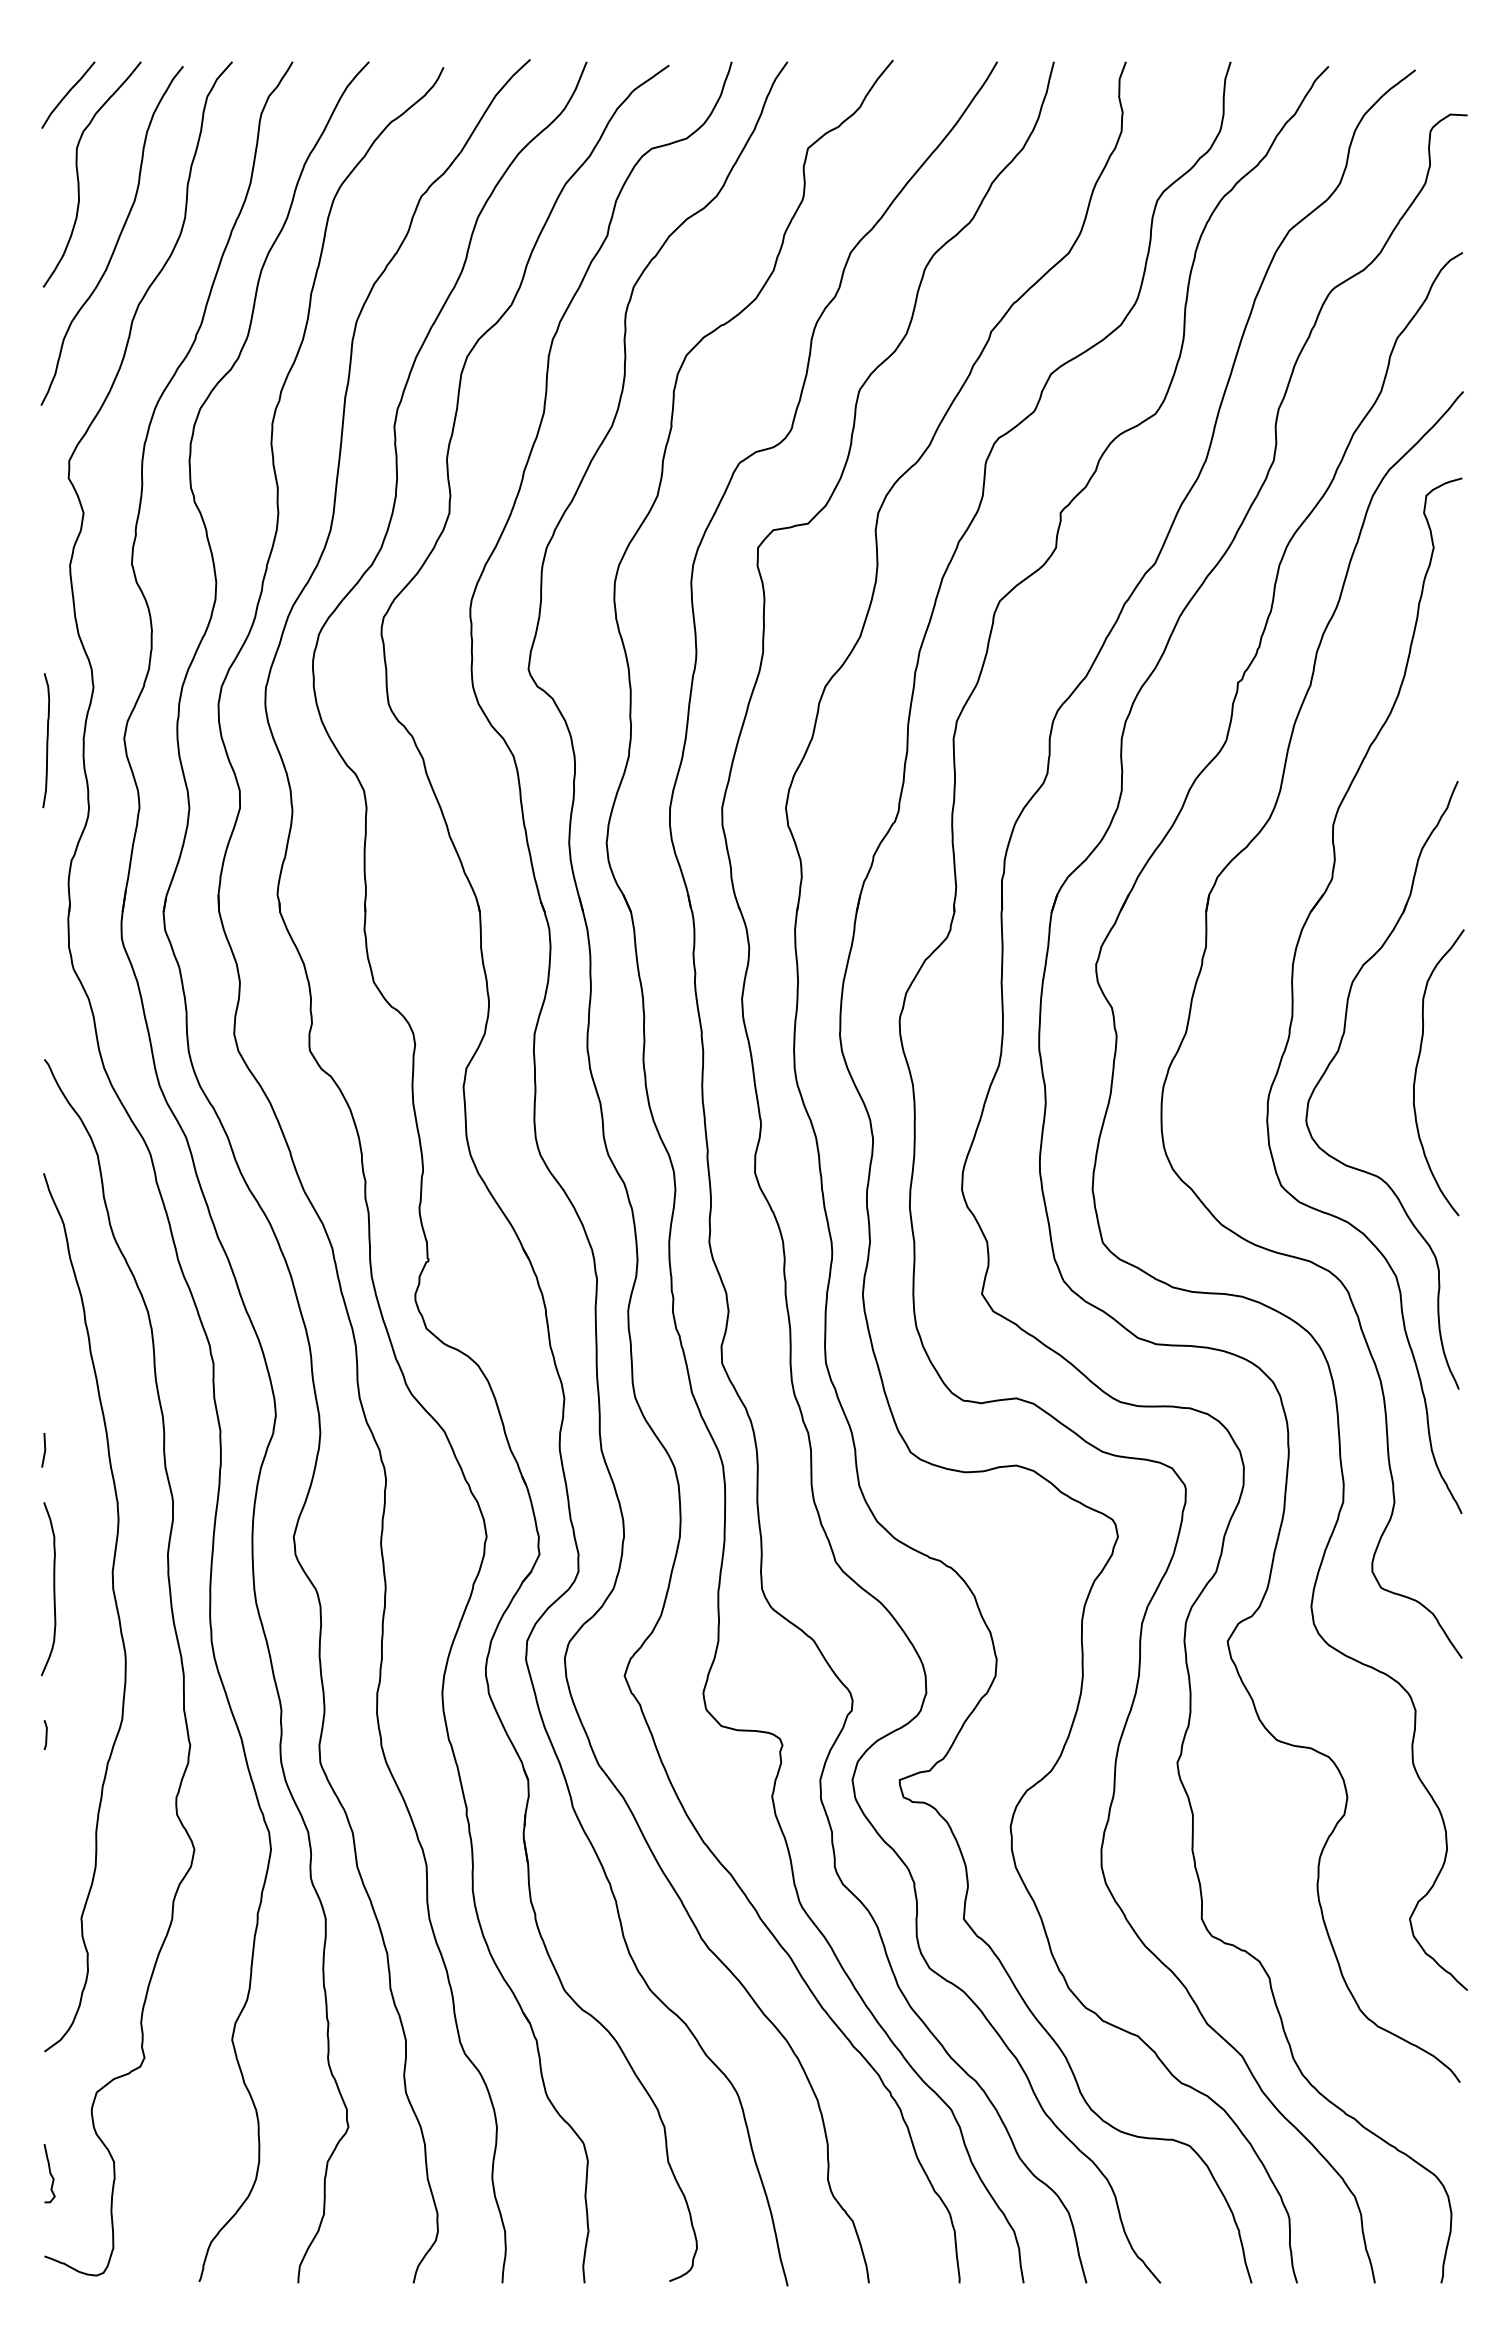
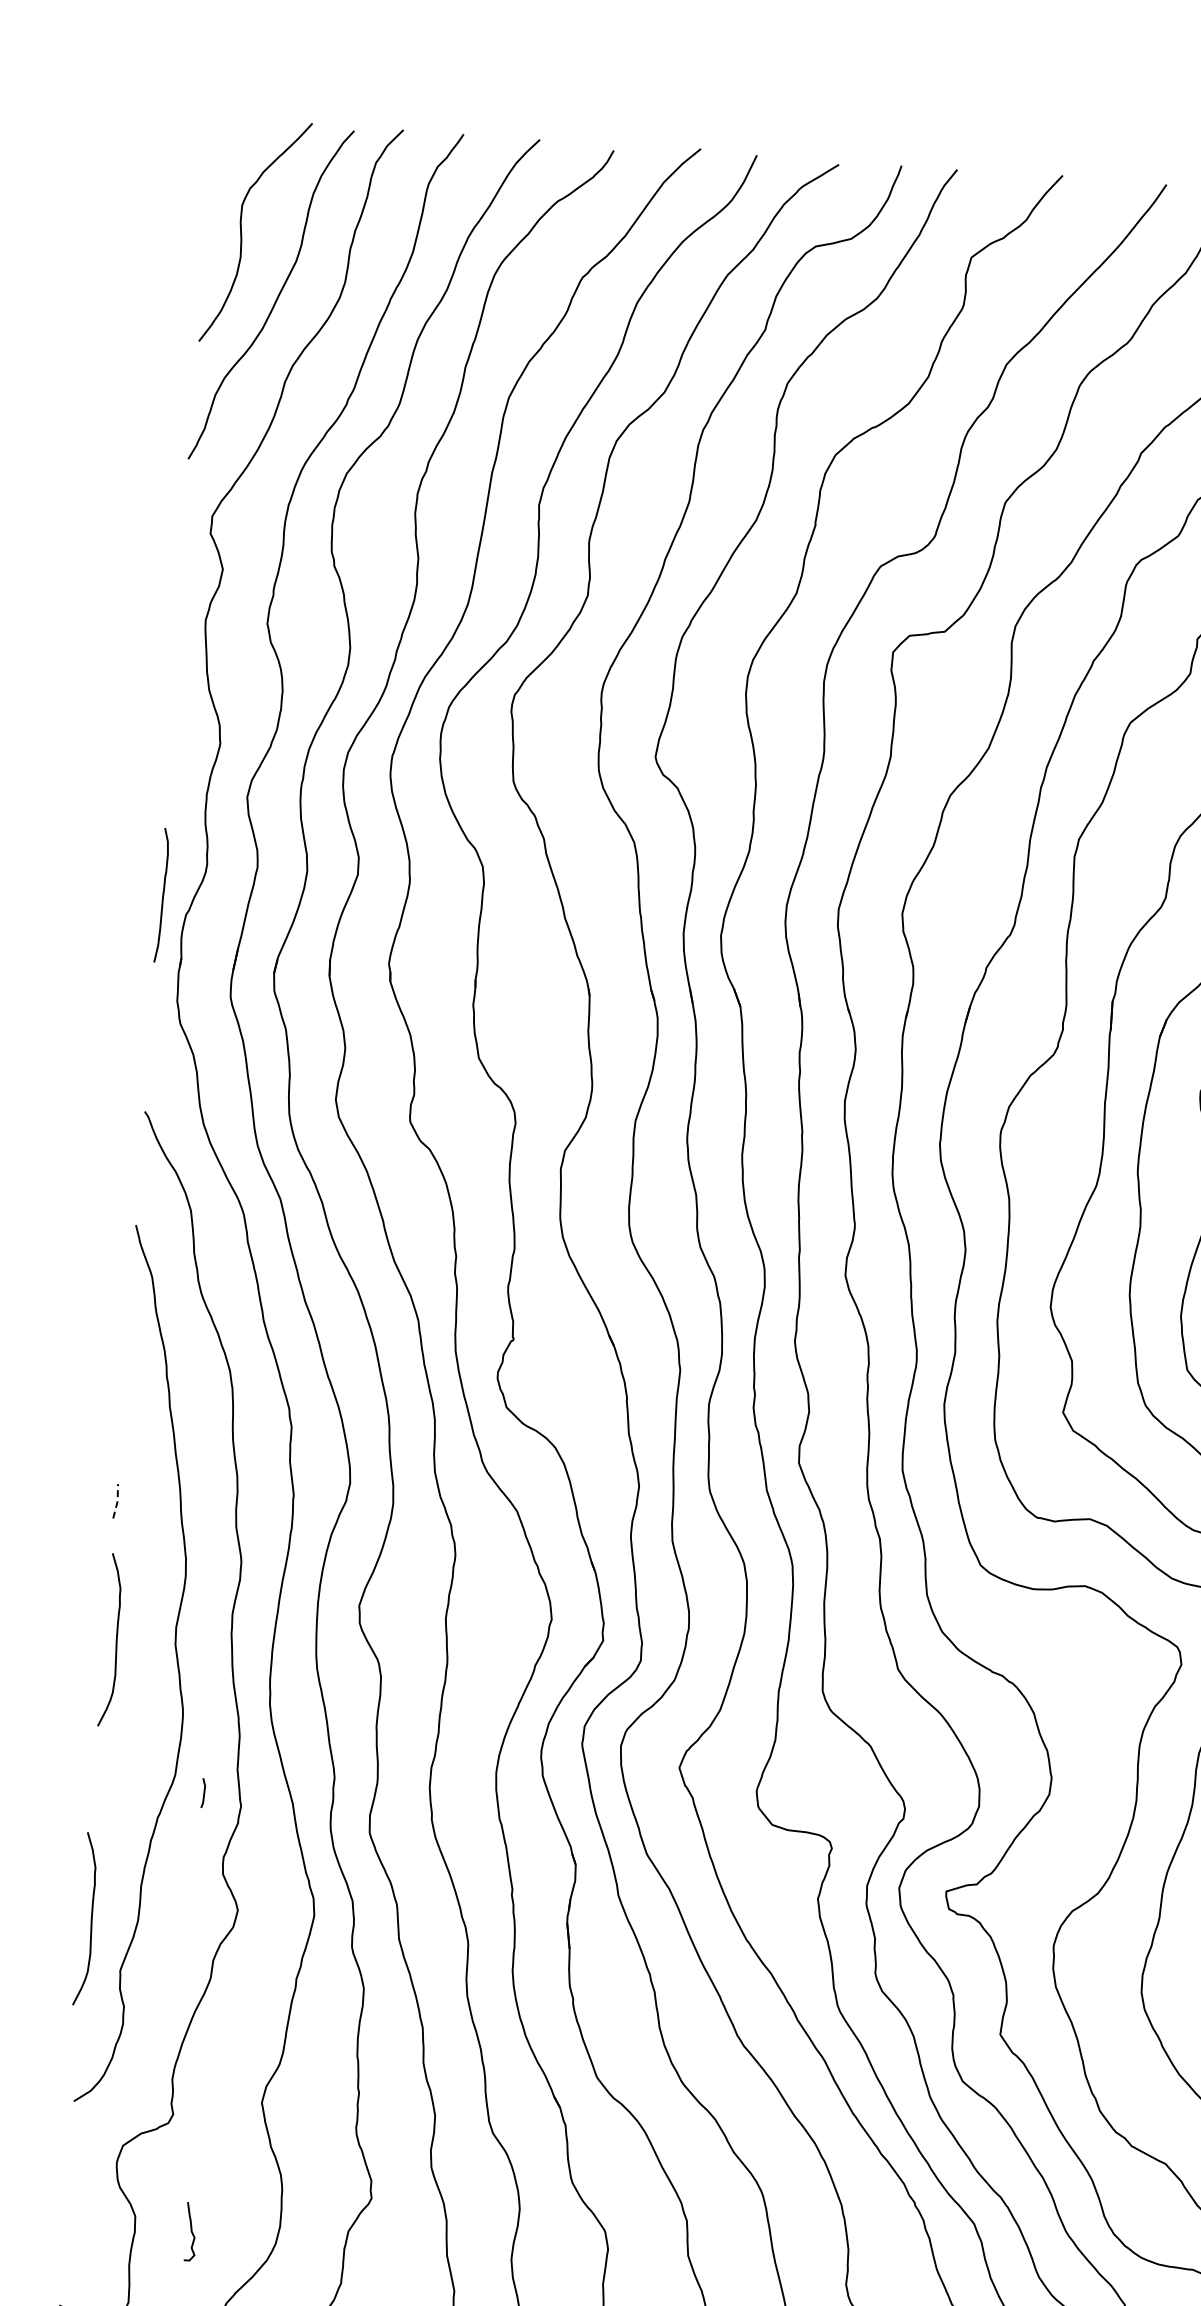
curve: (68, 93) -> (237, 149), removed
curve: (46, 740) -> (162, 895), moved
line: (45, 1450) -> (117, 1501), solid -> dashed
line: (45, 1734) -> (203, 1792), moved
curve: (48, 1868) -> (90, 1918), added
curve: (49, 2173) -> (190, 2231), moved

